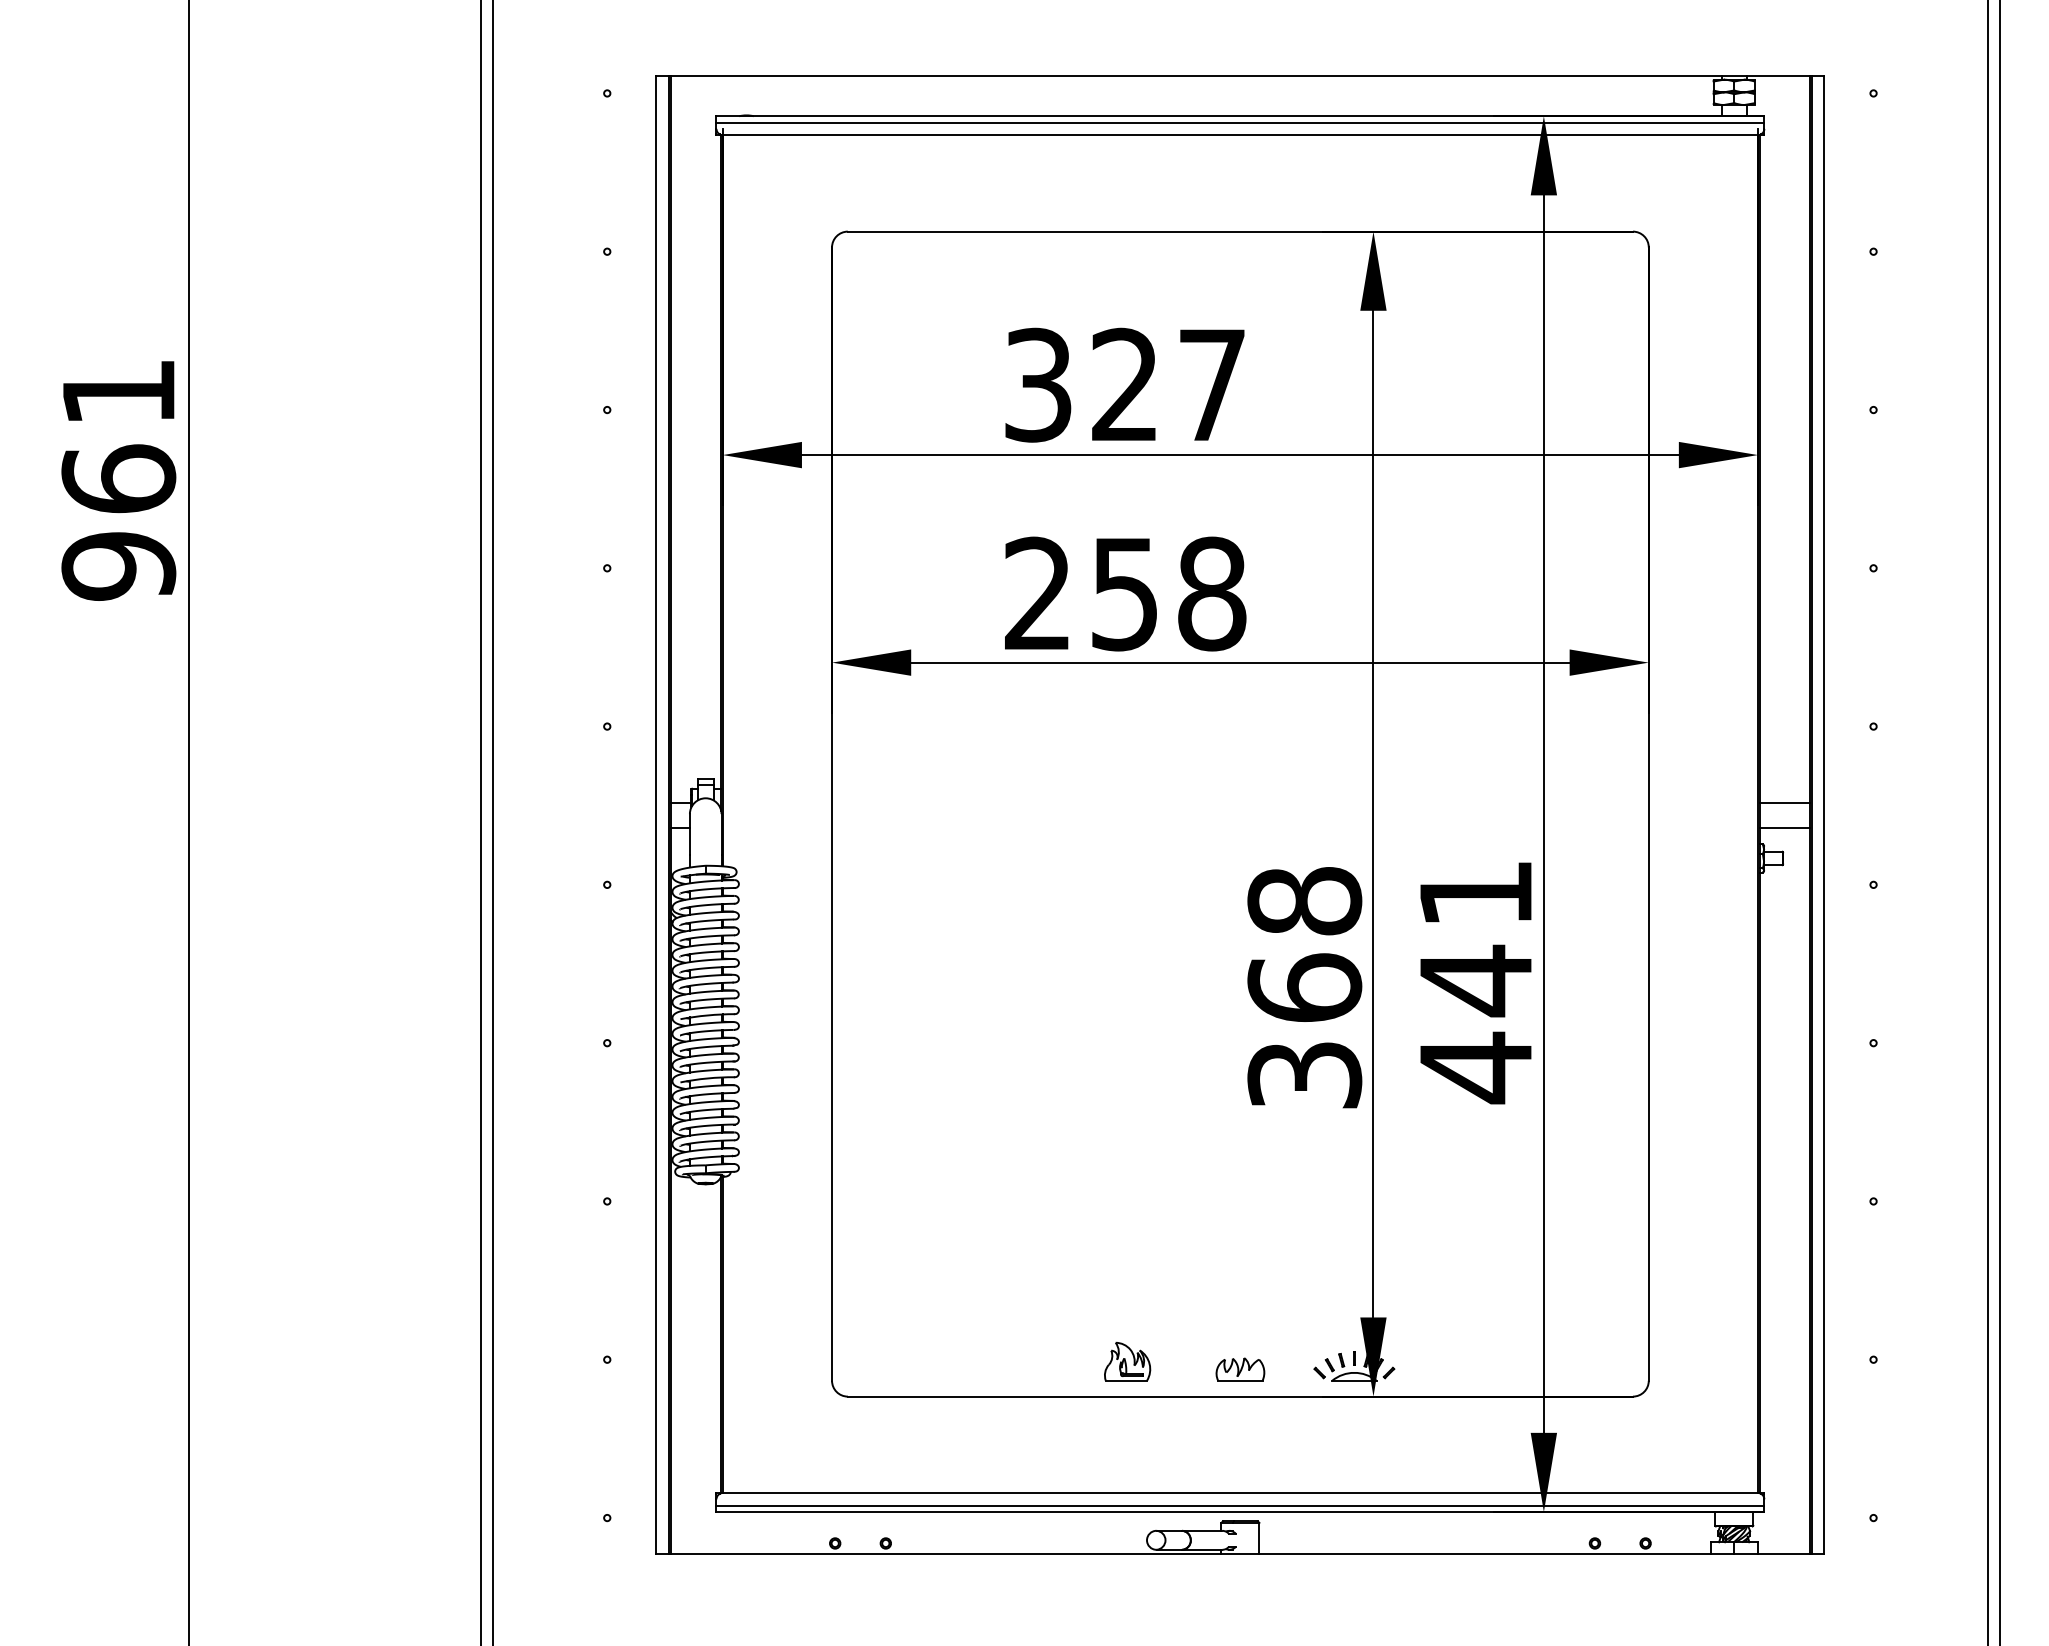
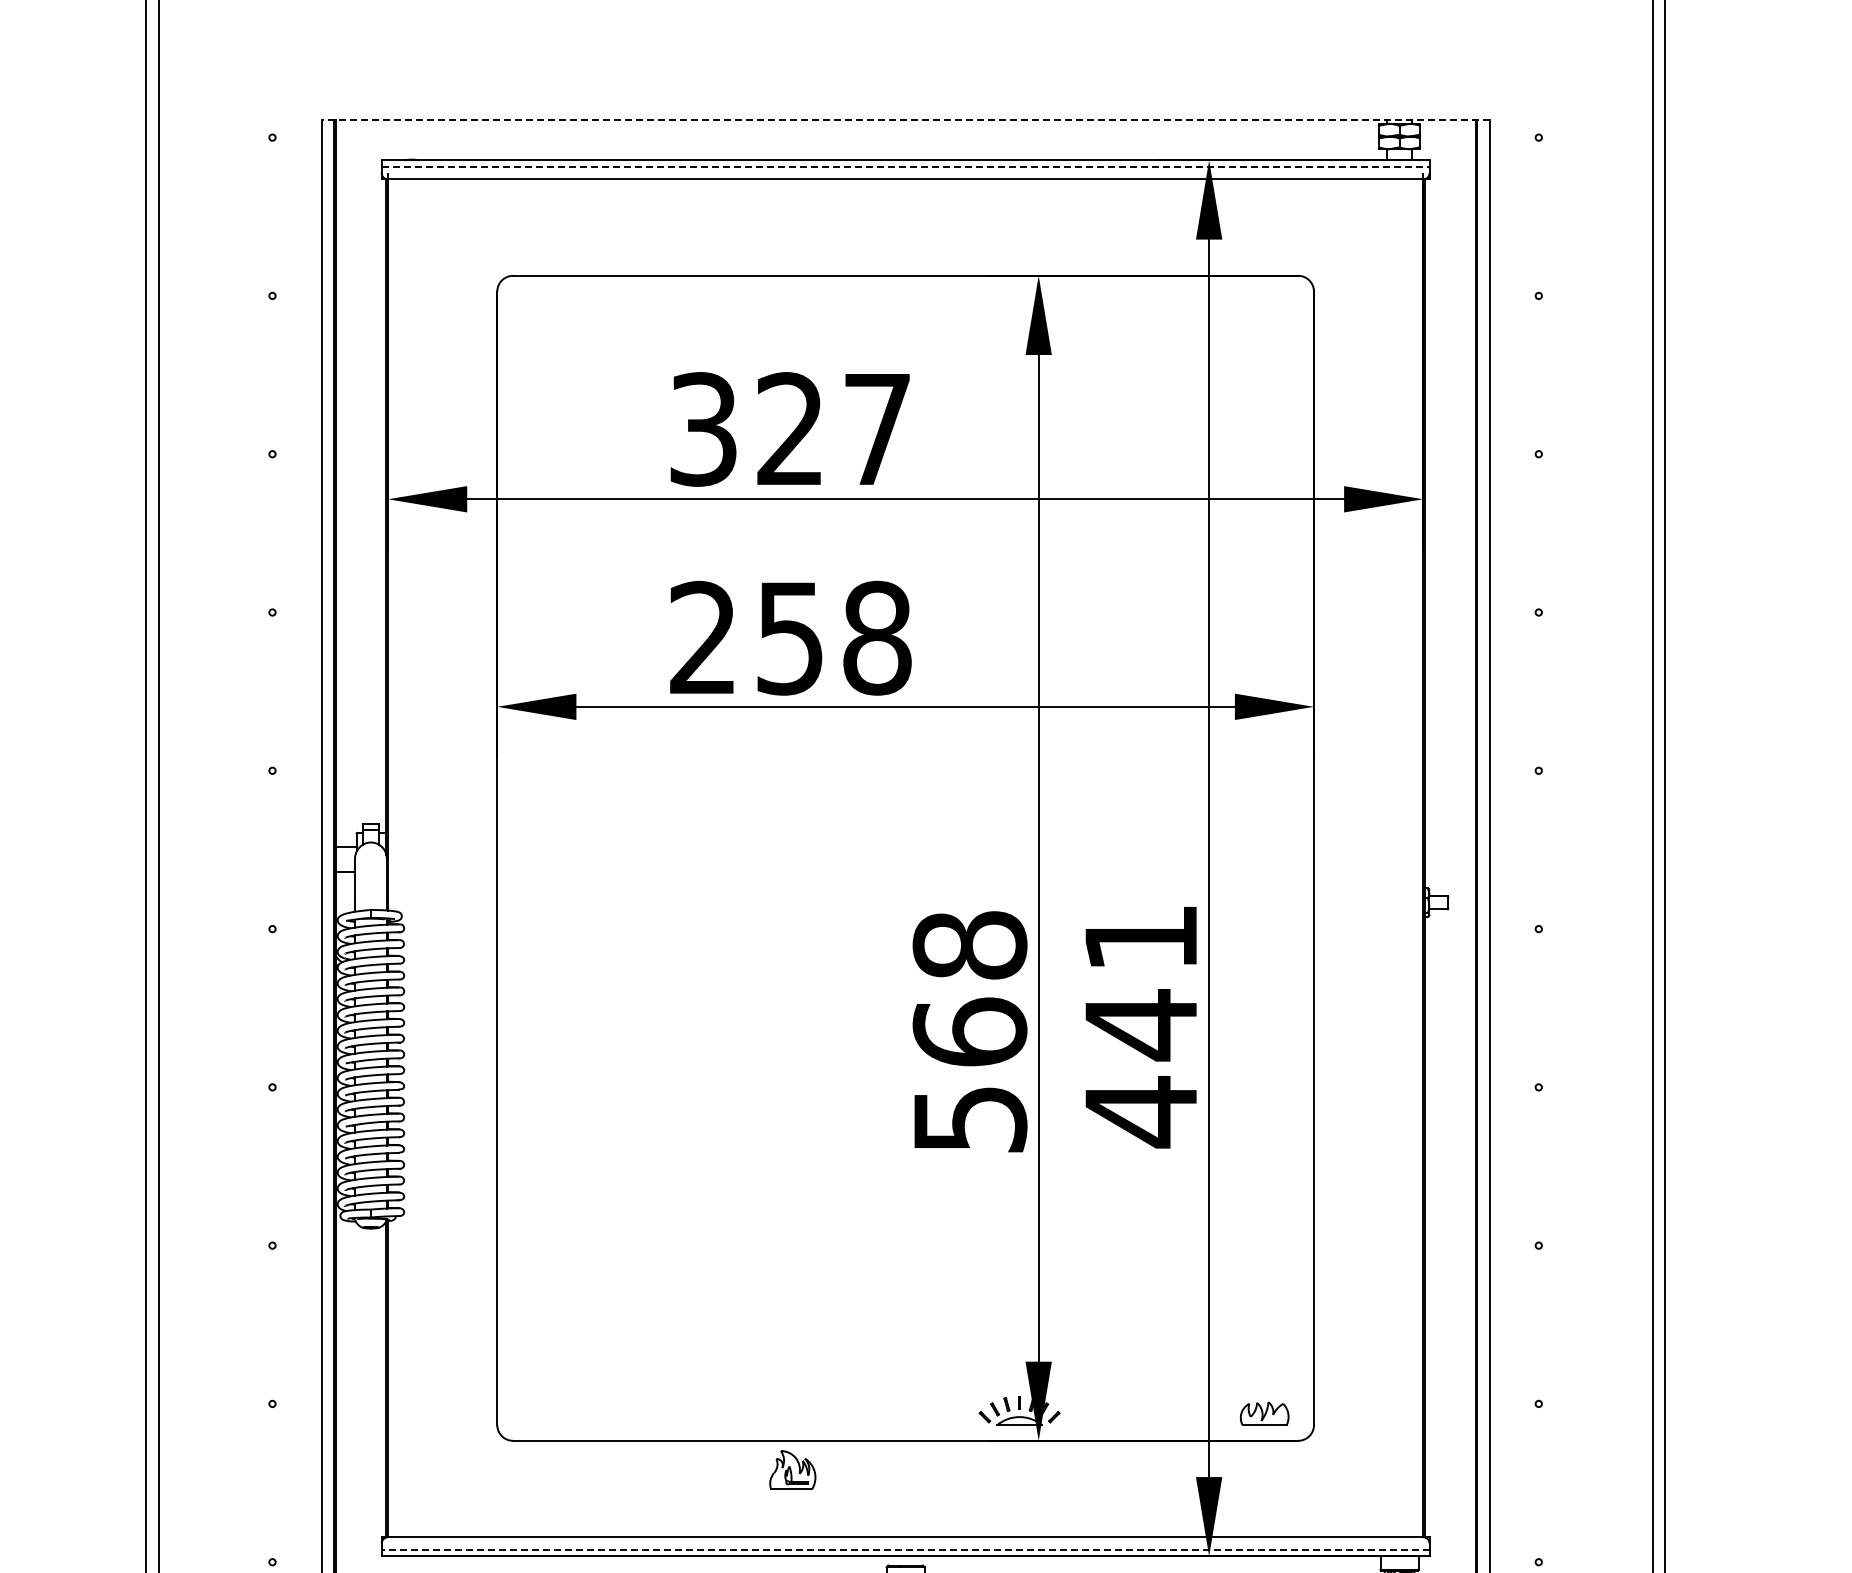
line: (1240, 76) -> (905, 120), solid -> dashed
line: (1240, 122) -> (905, 166), solid -> dashed
line: (1784, 802) -> (1449, 846), removed
line: (1784, 828) -> (1449, 872), removed
text: (1304, 1075) -> (969, 1119), 368 -> 568
part: (1127, 1361) -> (792, 1469), moved
part: (1240, 1369) -> (1264, 1413), moved
line: (1240, 1505) -> (905, 1549), solid -> dashed

